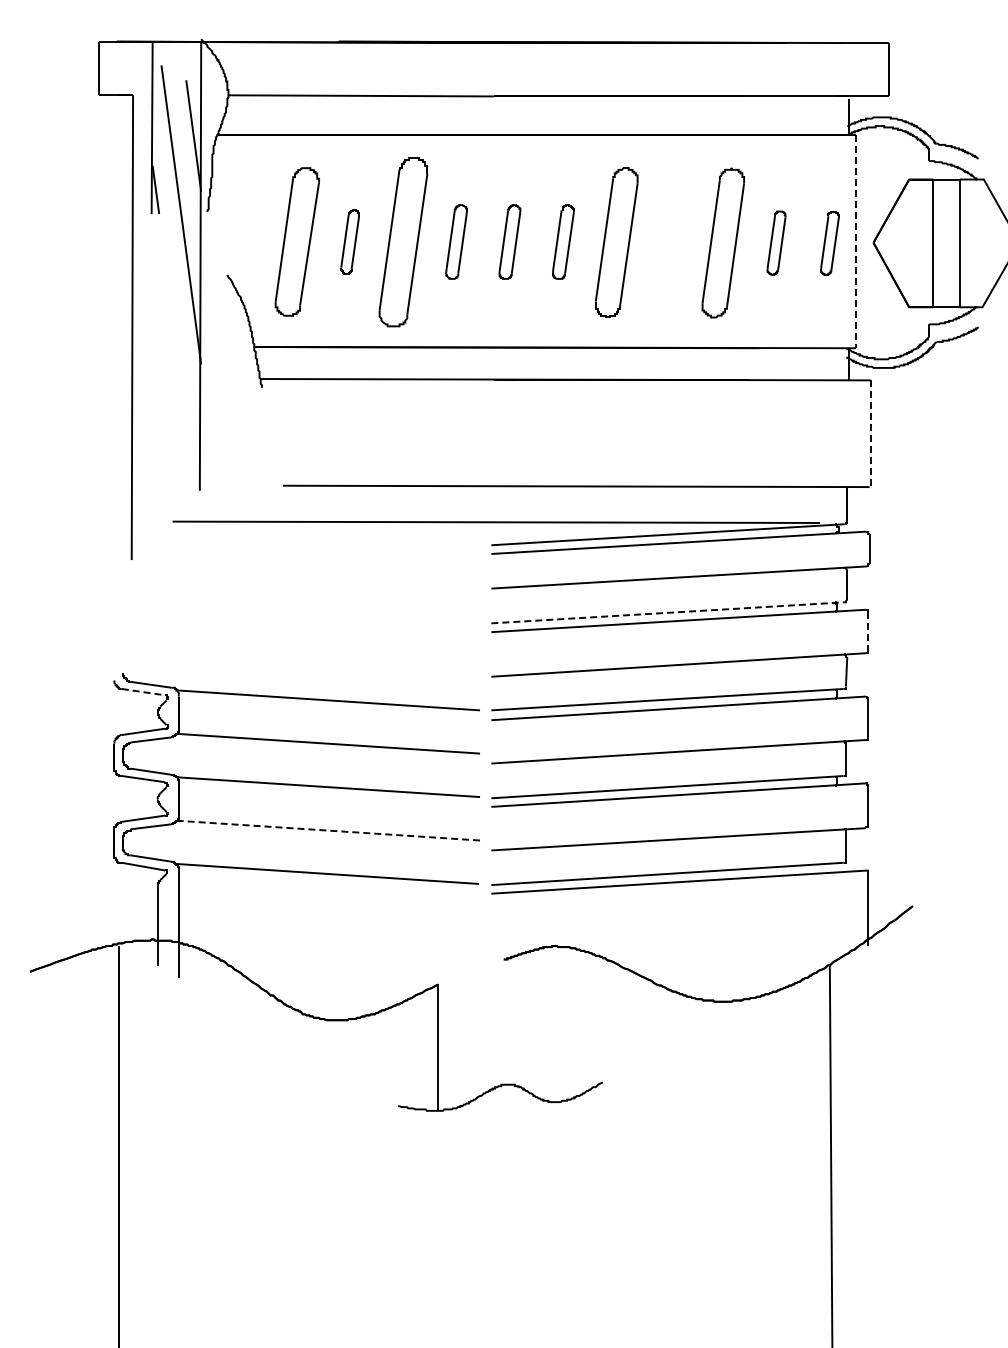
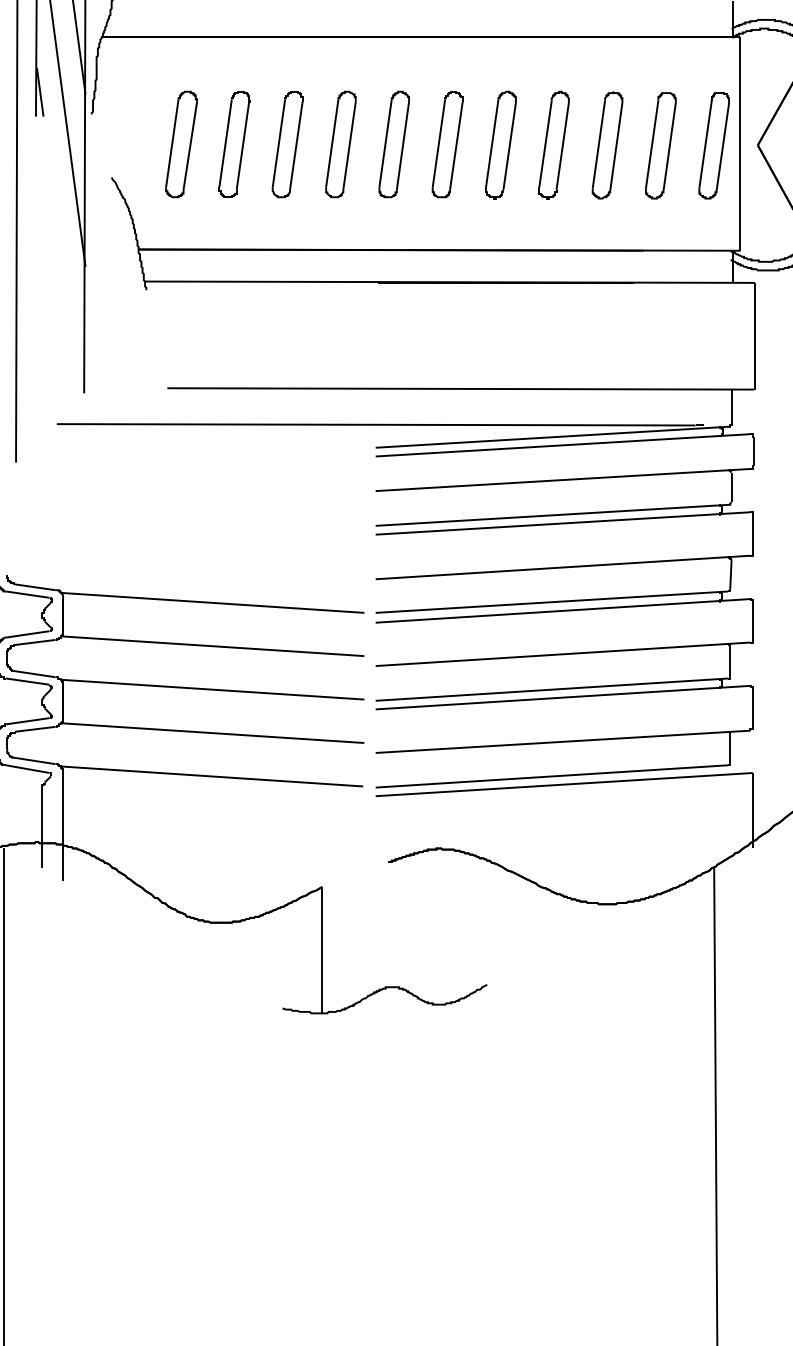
part: (296, 241) -> (180, 144), size x0.71
part: (350, 241) -> (234, 144), size x1.67
part: (402, 241) -> (286, 144), size x0.62
part: (456, 241) -> (340, 144), size x1.43
part: (509, 241) -> (393, 144), size x1.43
part: (563, 241) -> (447, 144), size x1.43
line: (856, 241) -> (740, 144), dashed -> solid
part: (616, 242) -> (500, 145), size x0.71
part: (669, 242) -> (553, 145), added
part: (722, 242) -> (606, 145), size x0.71
part: (776, 242) -> (660, 145), size x1.67
part: (829, 243) -> (713, 146), size x1.67
line: (870, 434) -> (754, 337), dashed -> solid
line: (668, 612) -> (552, 515), dashed -> solid
line: (868, 632) -> (752, 535), dashed -> solid
line: (143, 692) -> (27, 595), dashed -> solid
line: (327, 830) -> (211, 733), dashed -> solid

